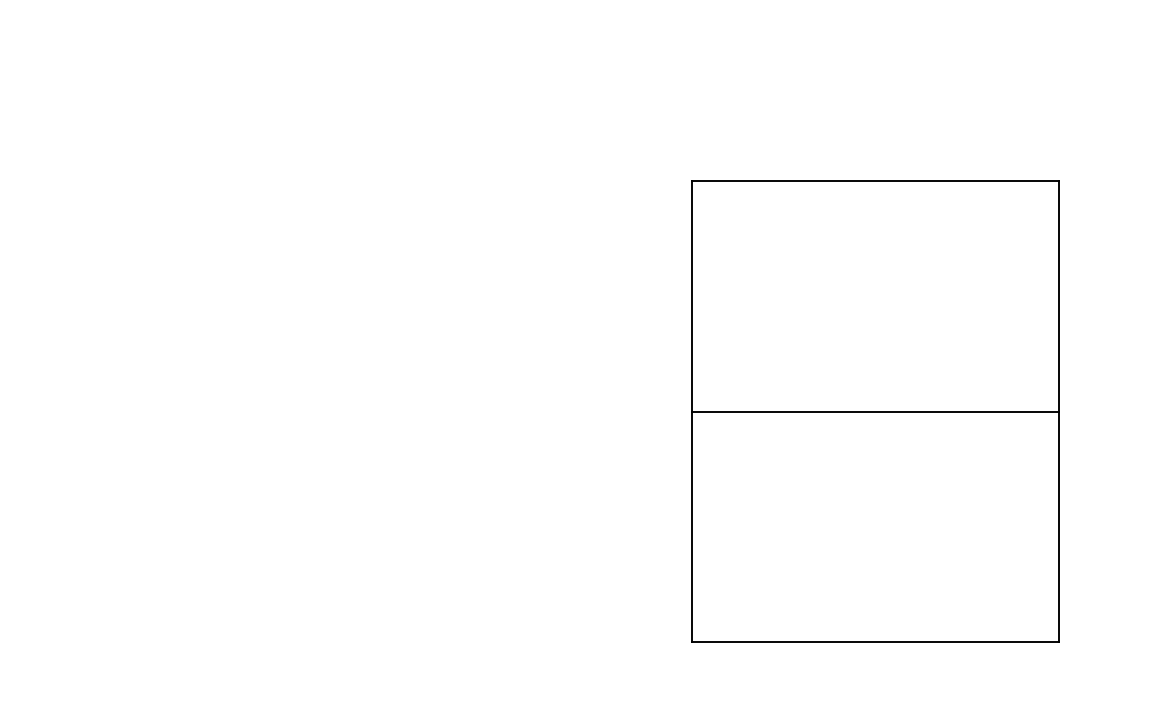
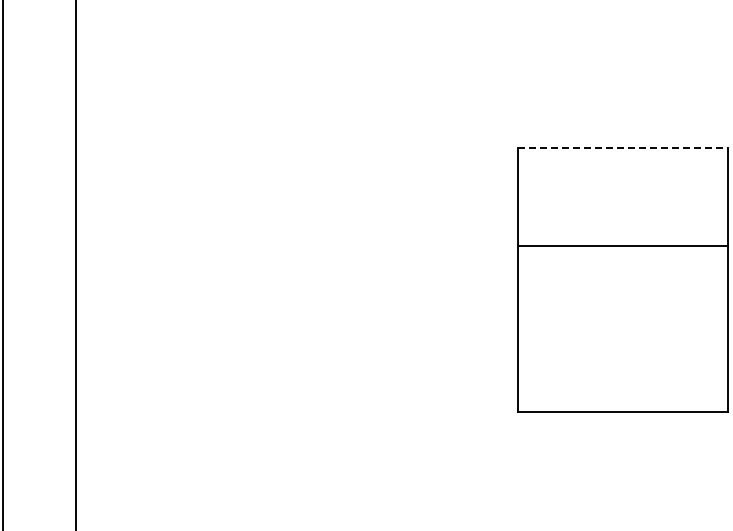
line: (876, 180) -> (623, 147), solid -> dashed
line: (874, 410) -> (622, 245), moved

